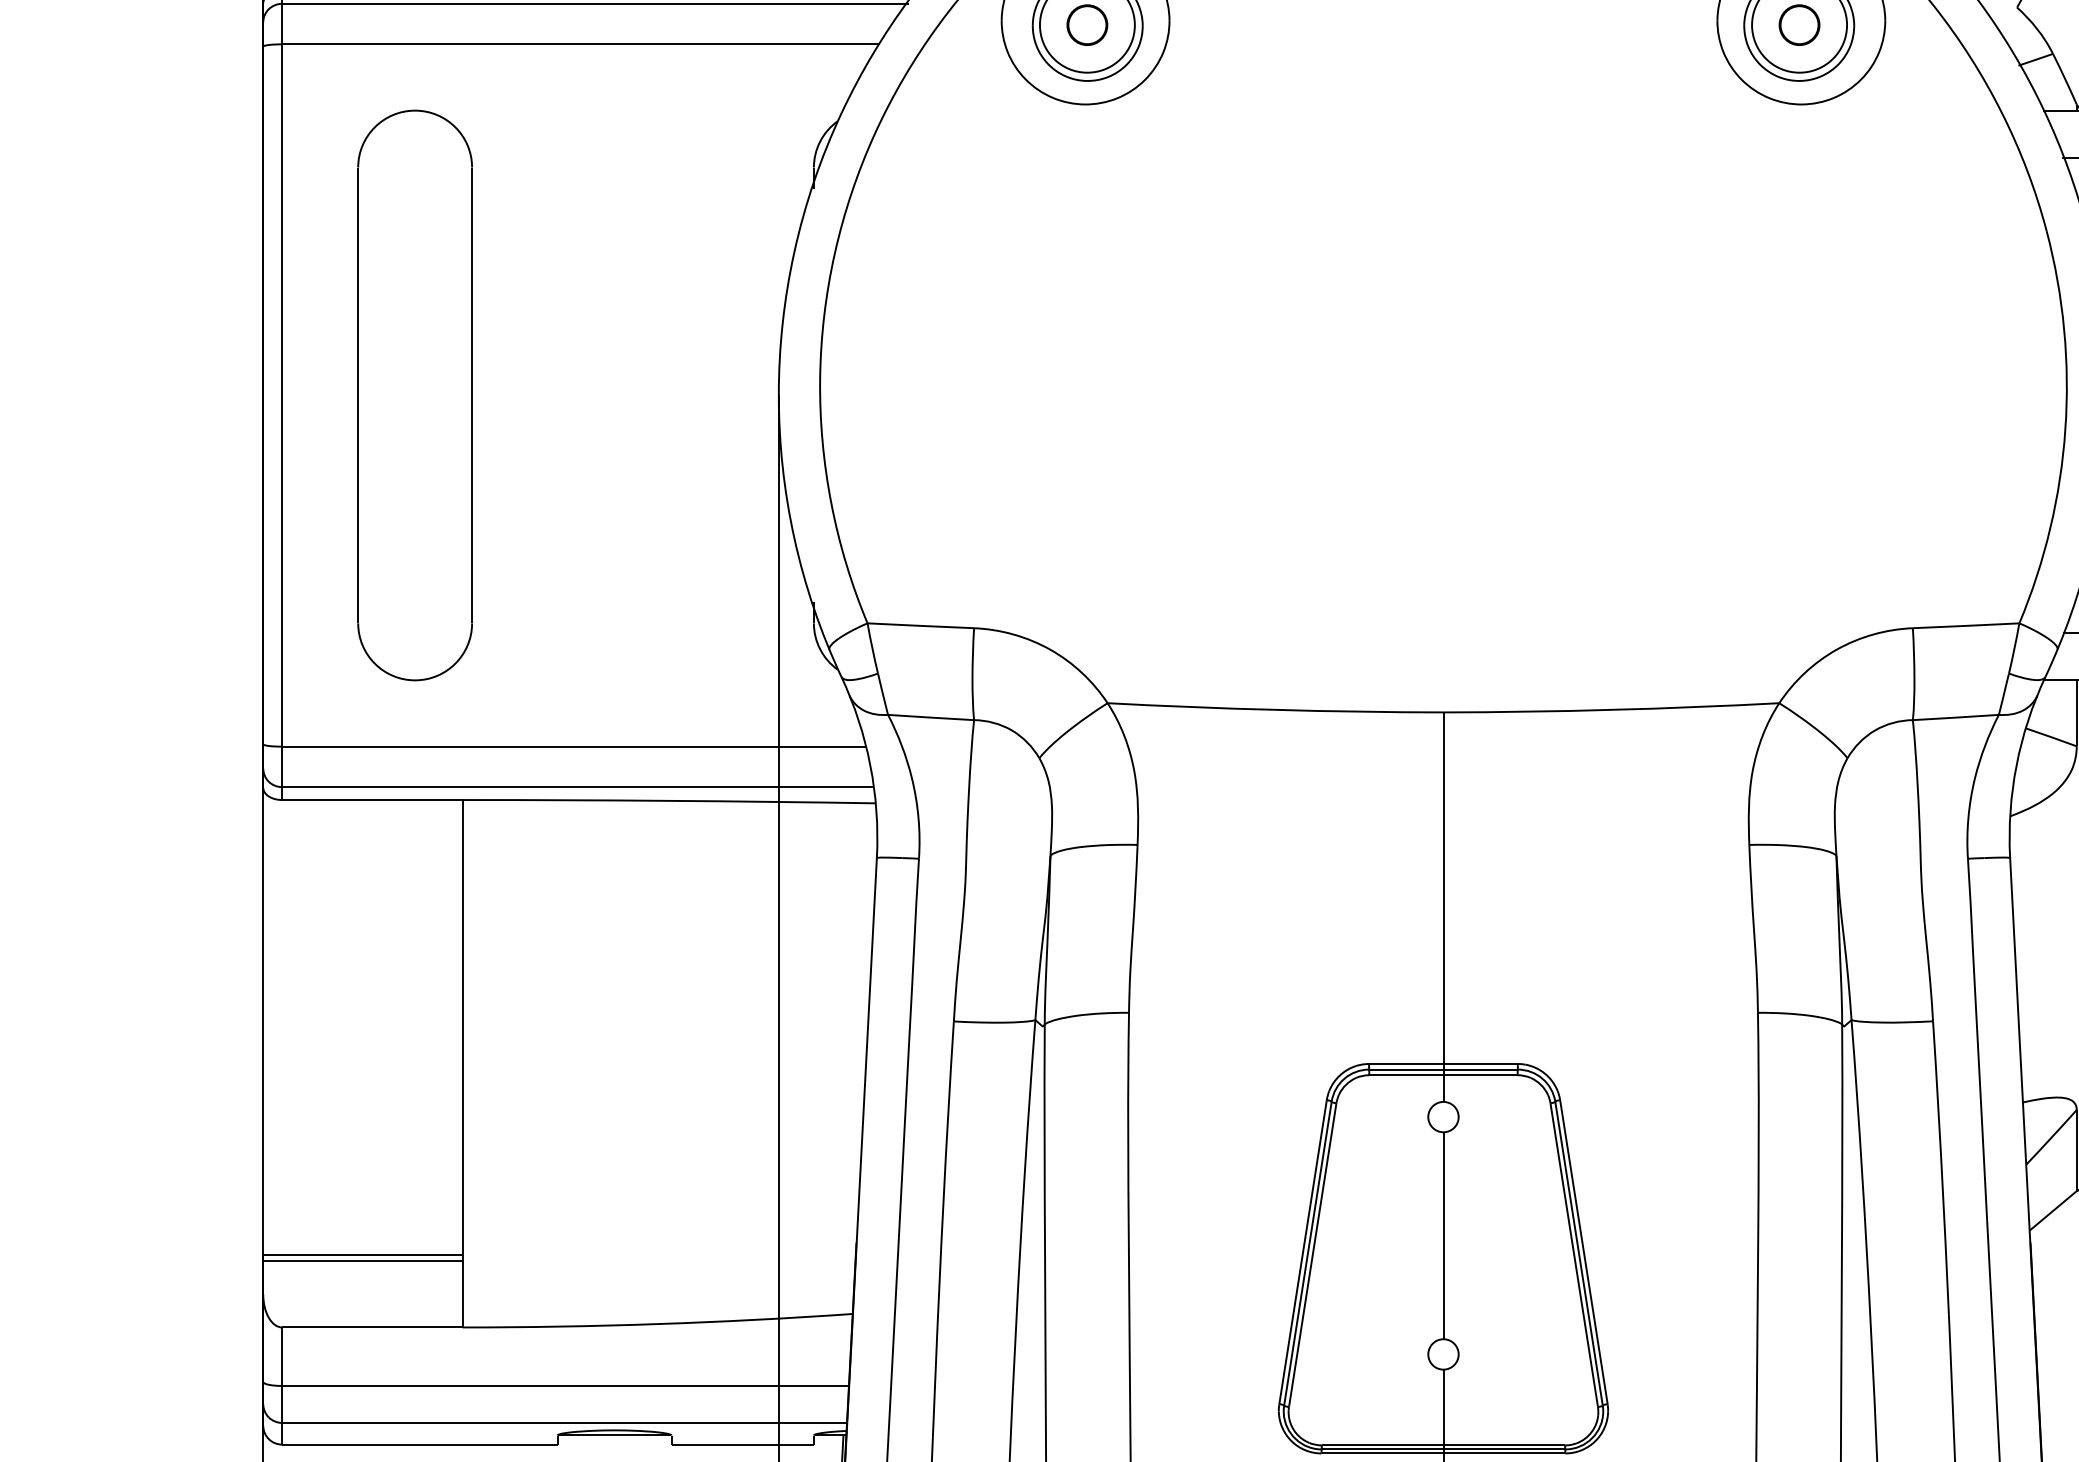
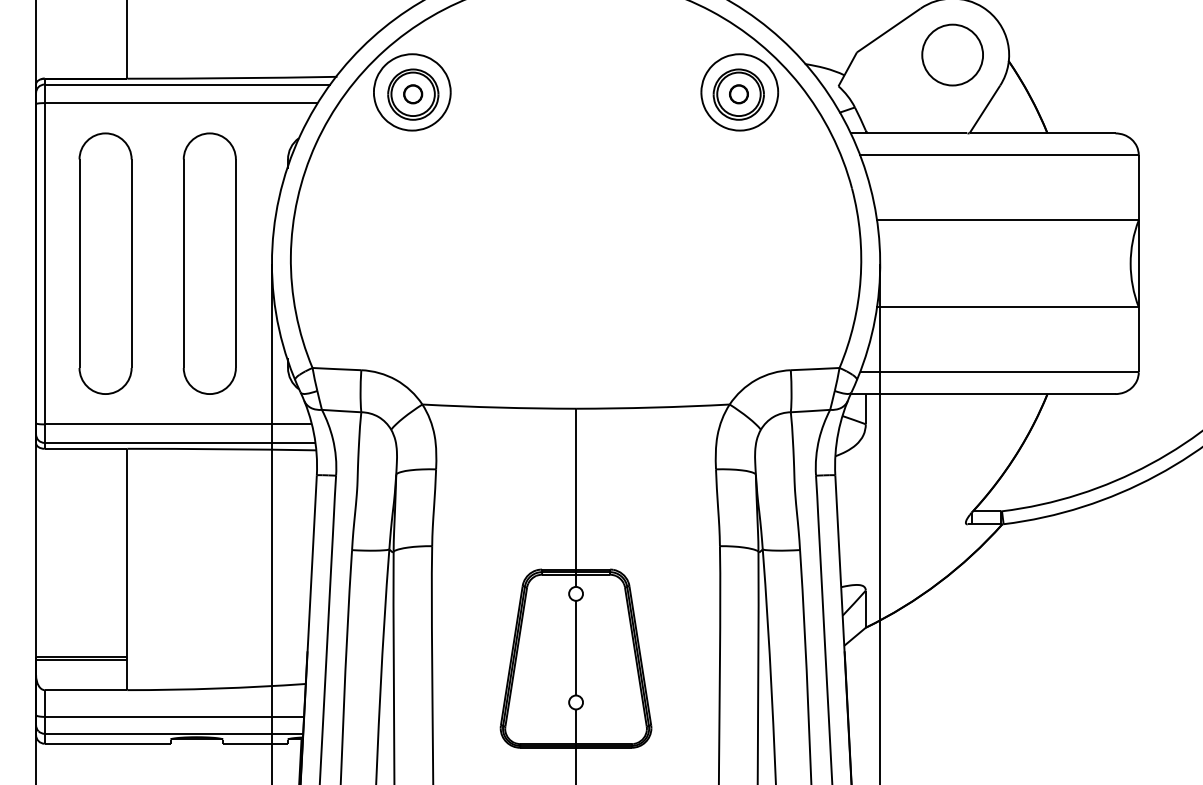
part: (642, 394) -> (209, 263), added

